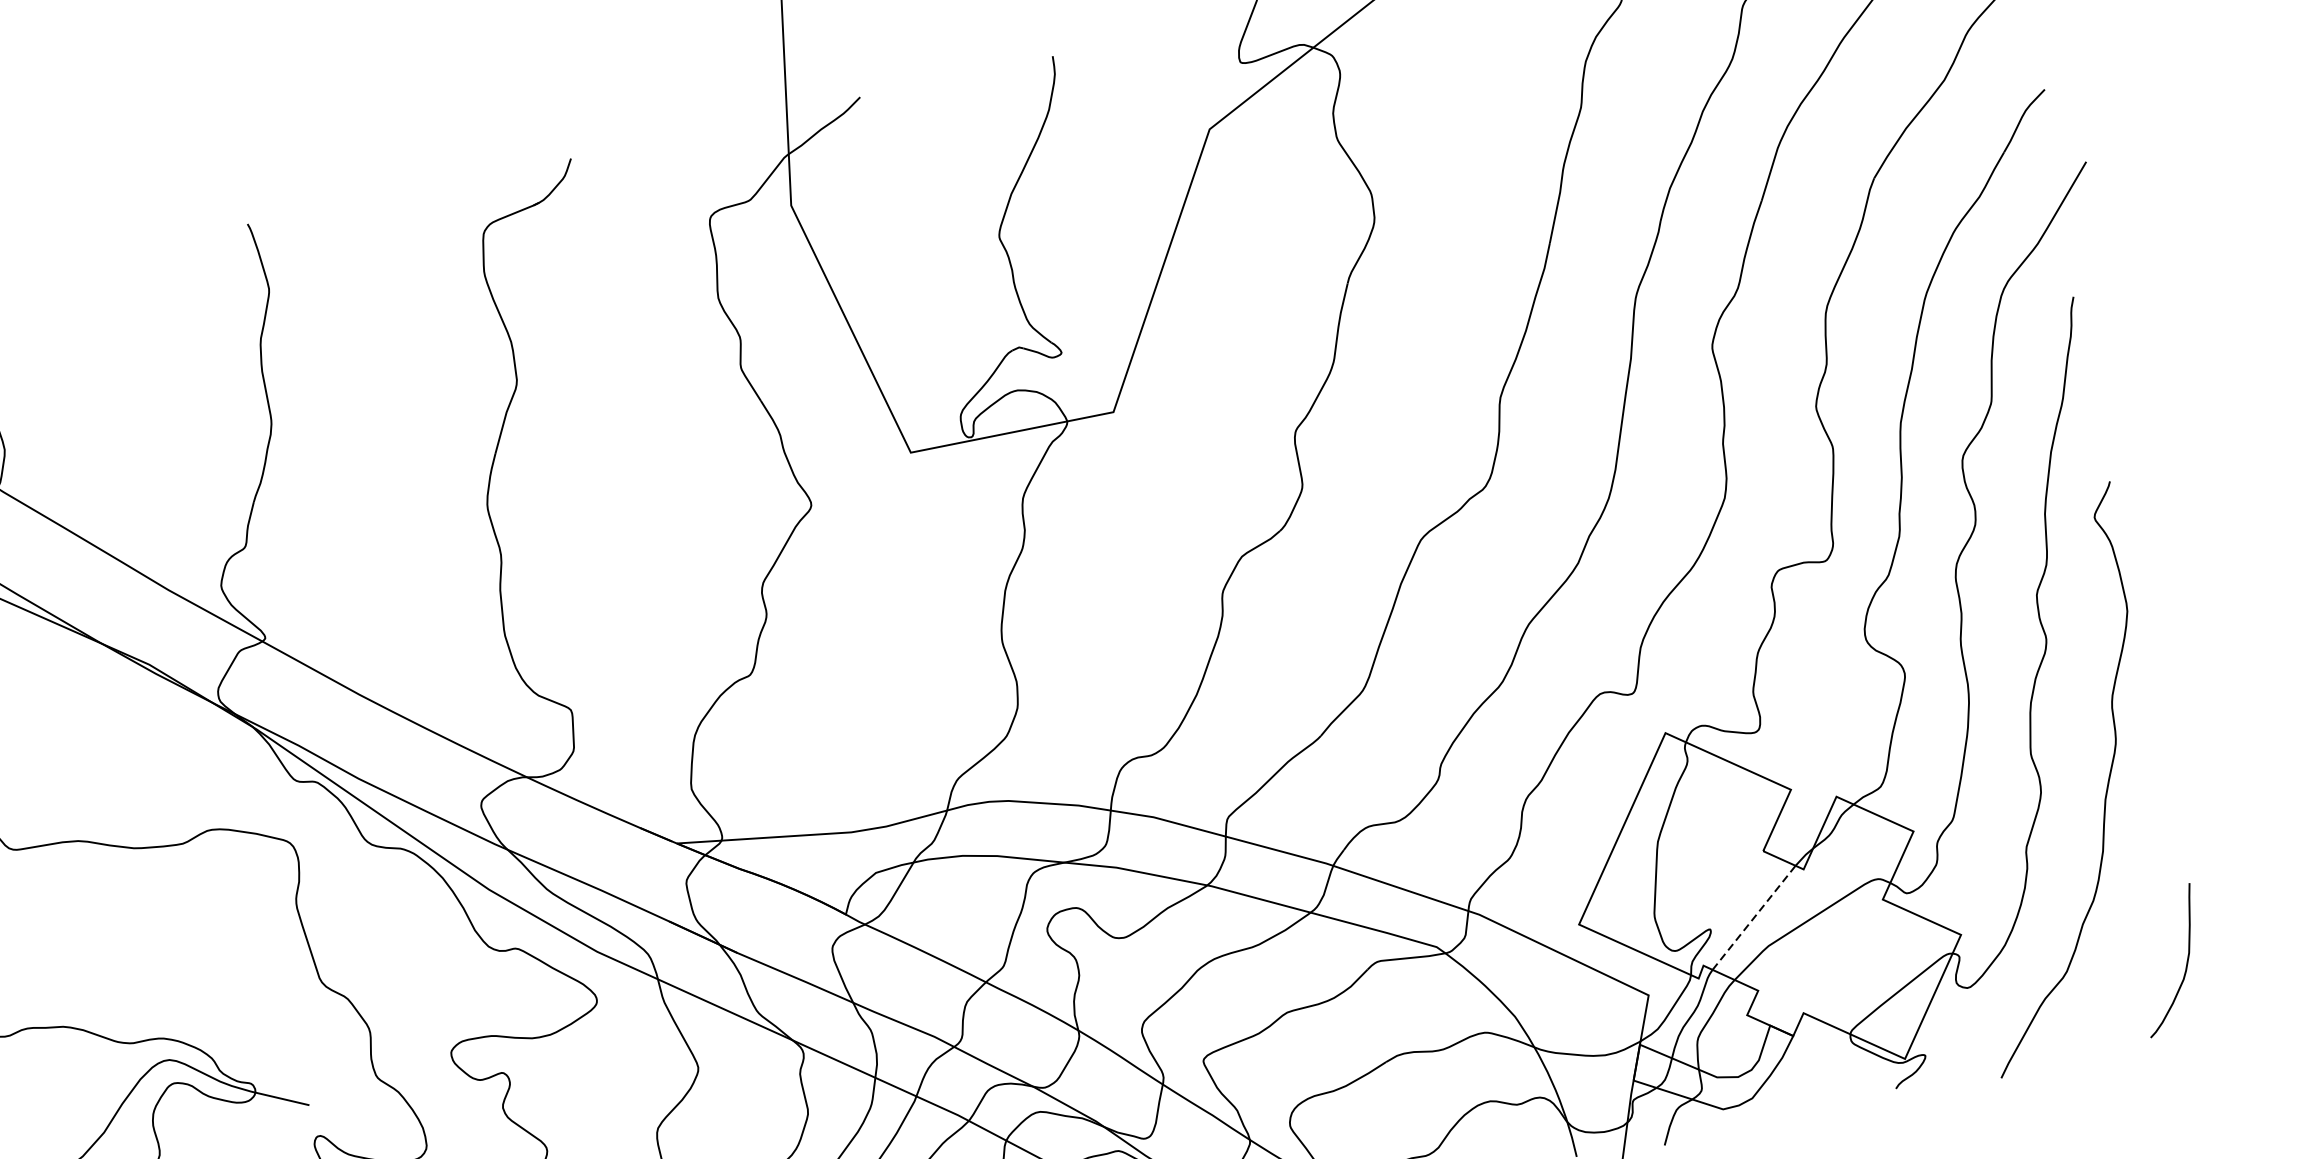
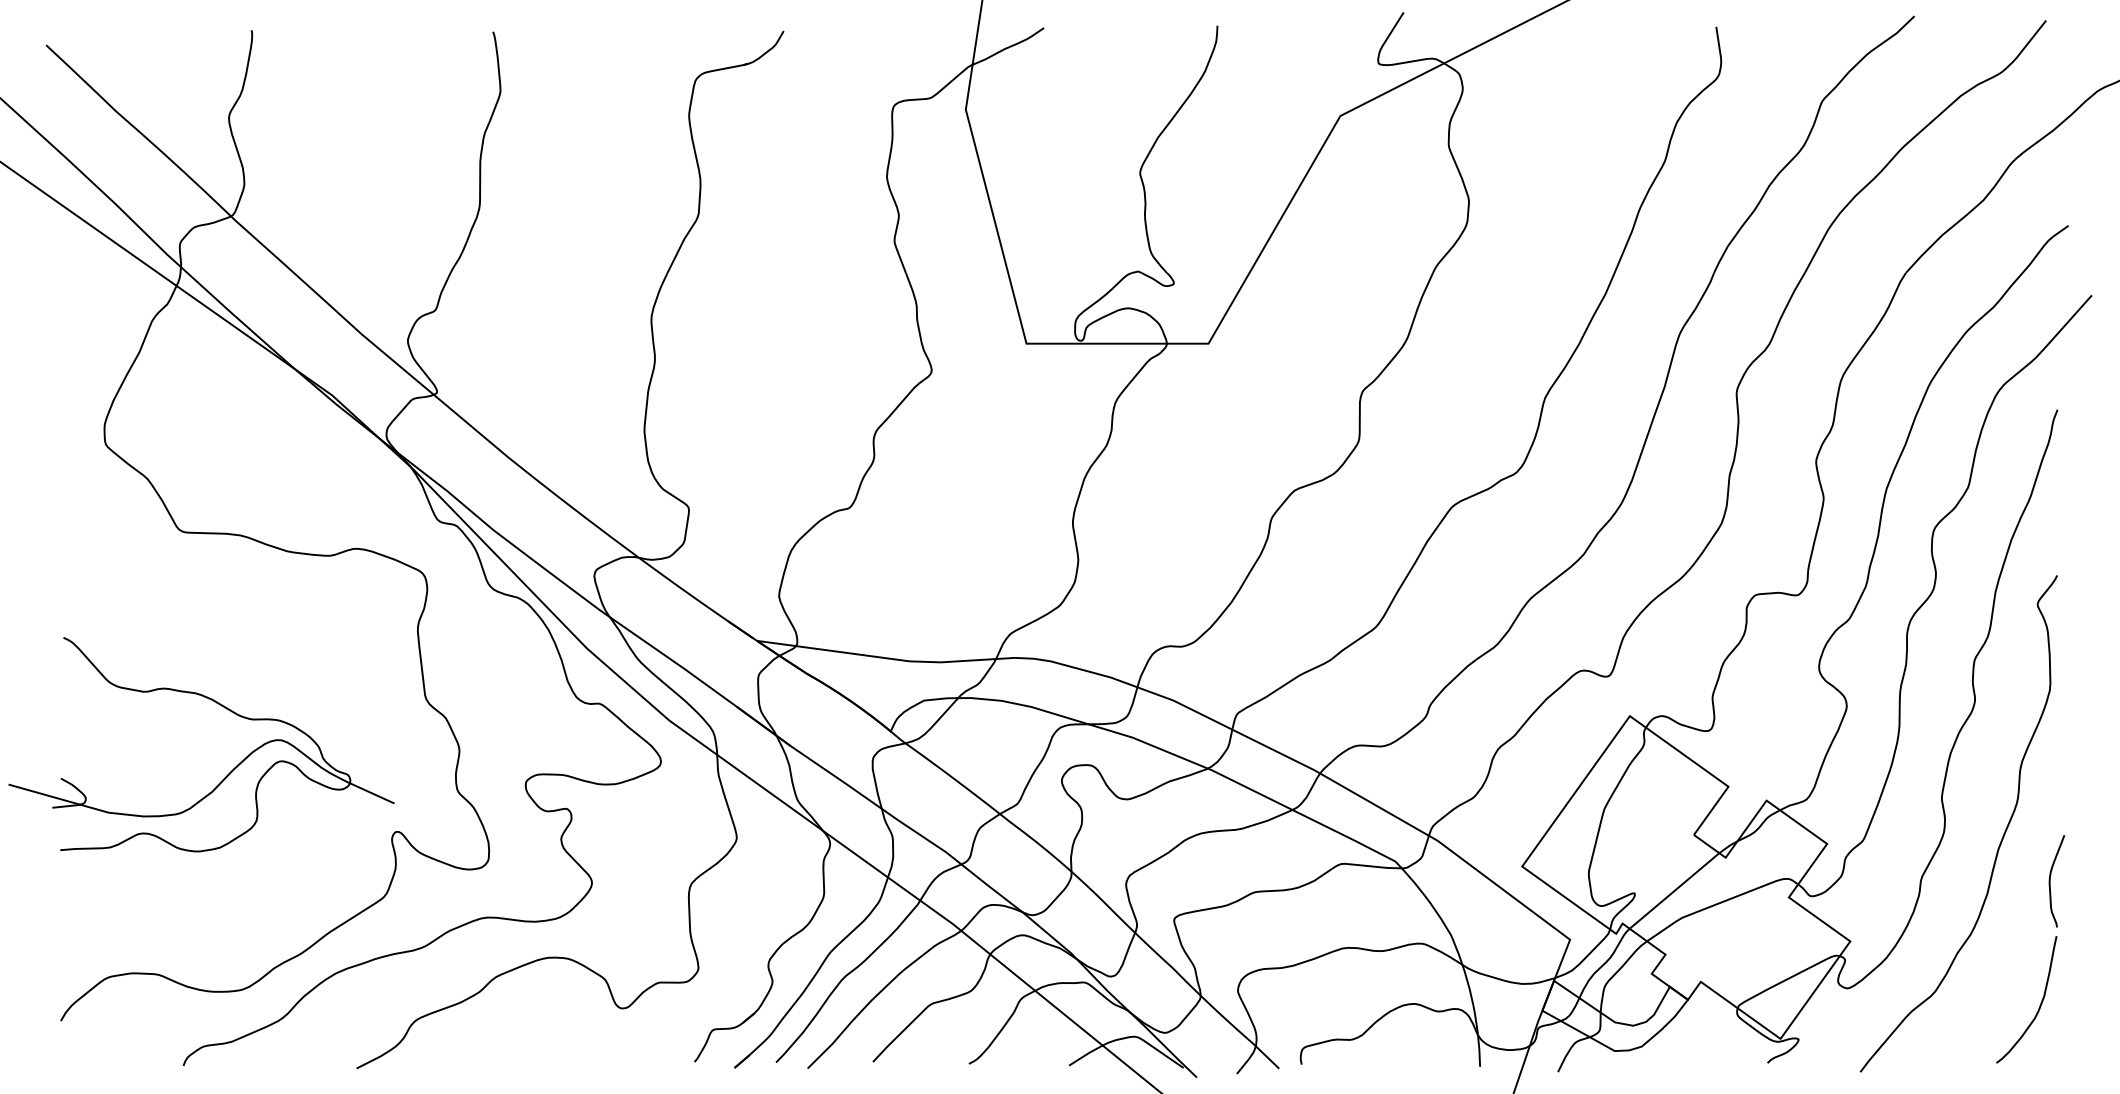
curve: (2170, 823) -> (2050, 881), added
line: (1753, 917) -> (1674, 890), dashed -> solid

